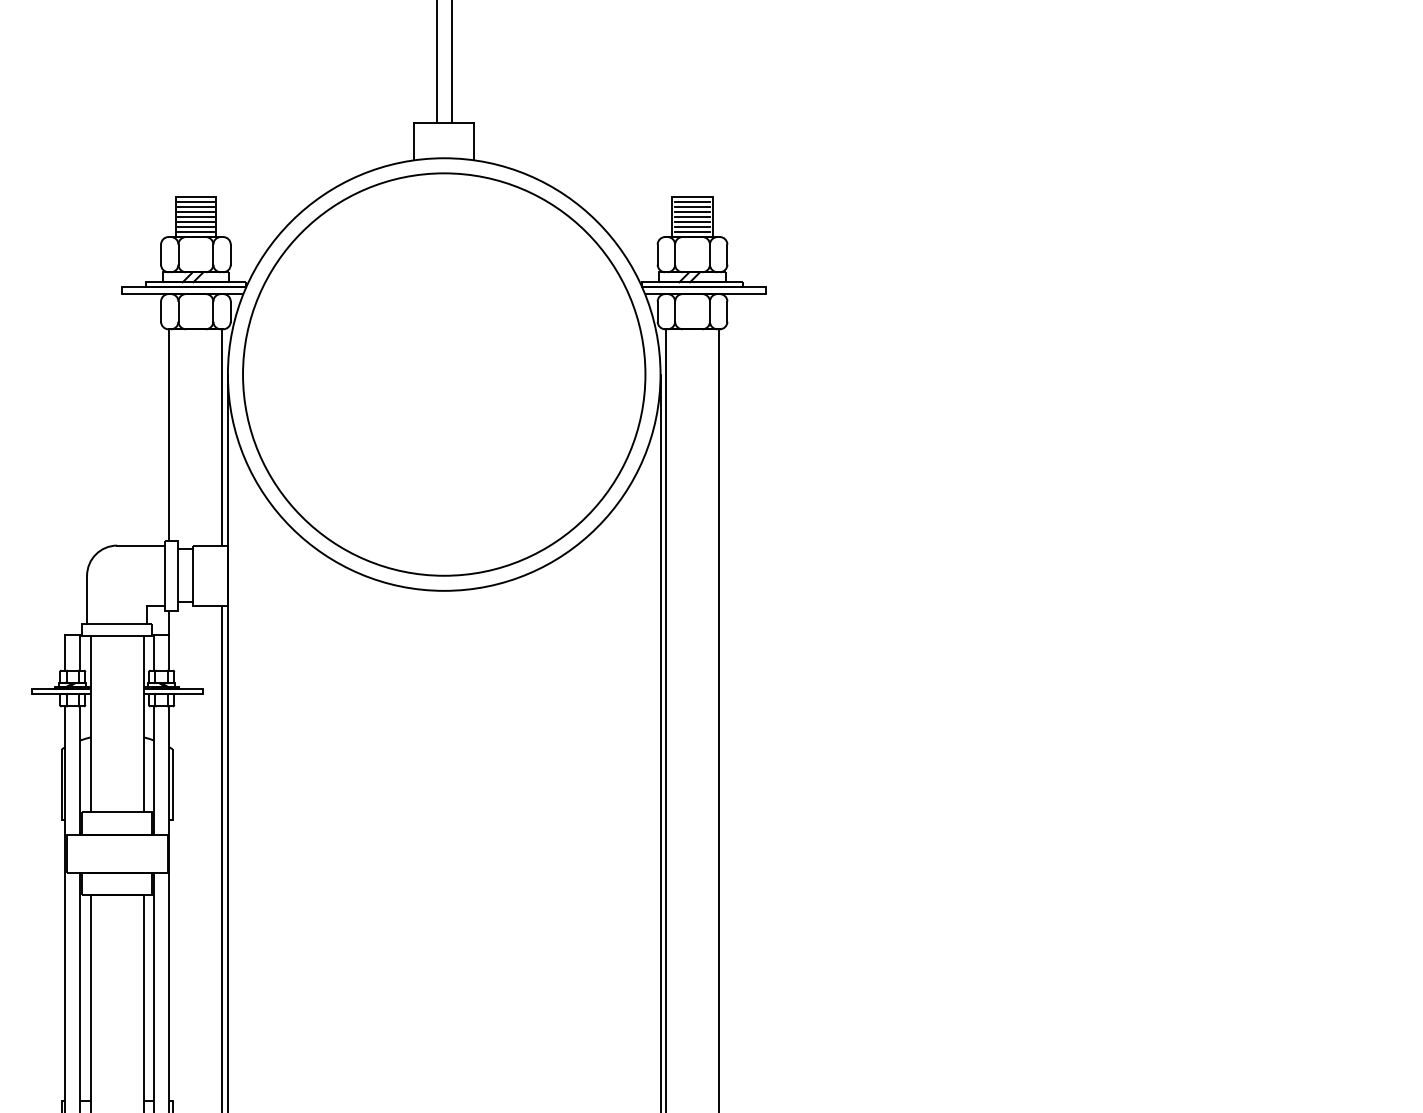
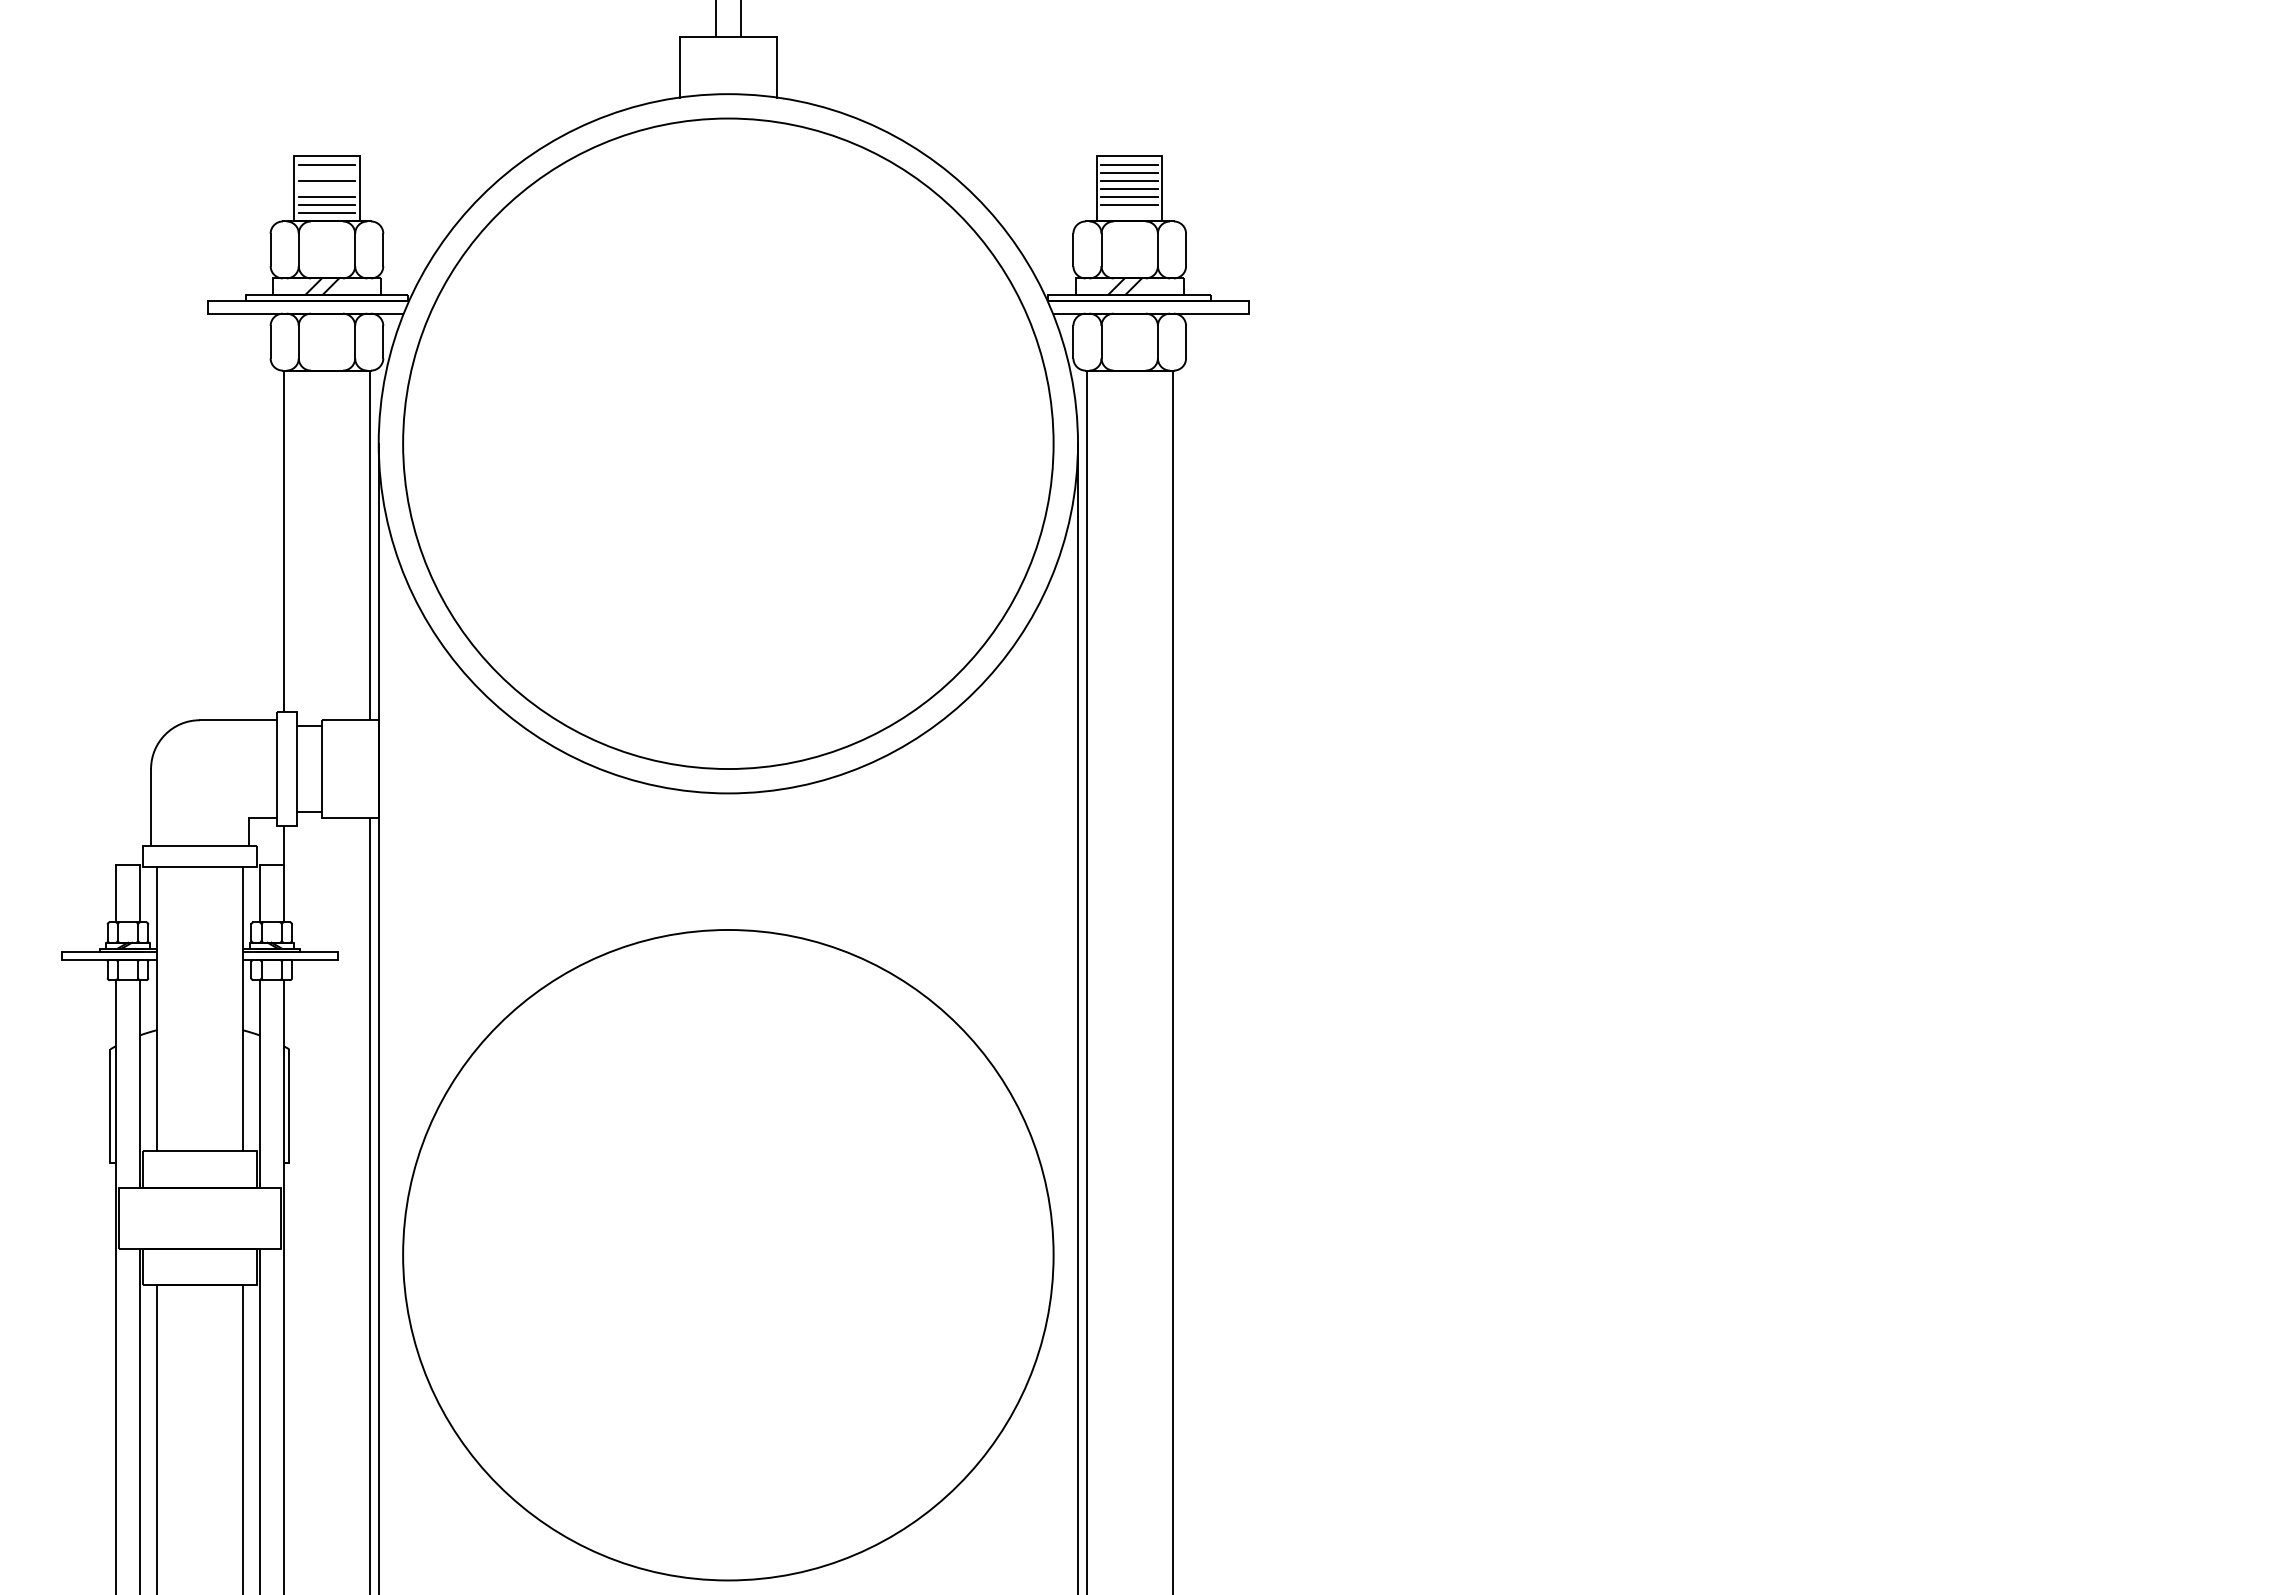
line: (195, 206) -> (326, 172), removed
line: (195, 216) -> (326, 188), removed
line: (692, 232) -> (1129, 214), removed
circle: (444, 876) -> (728, 1255), added

